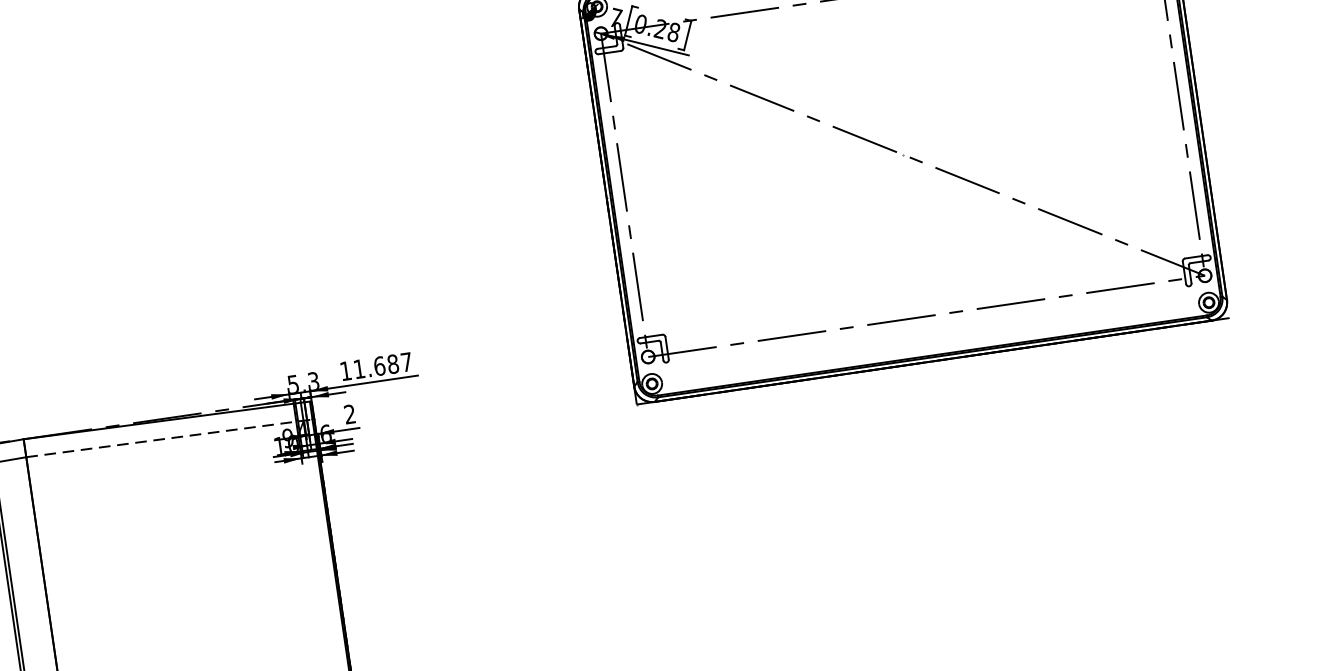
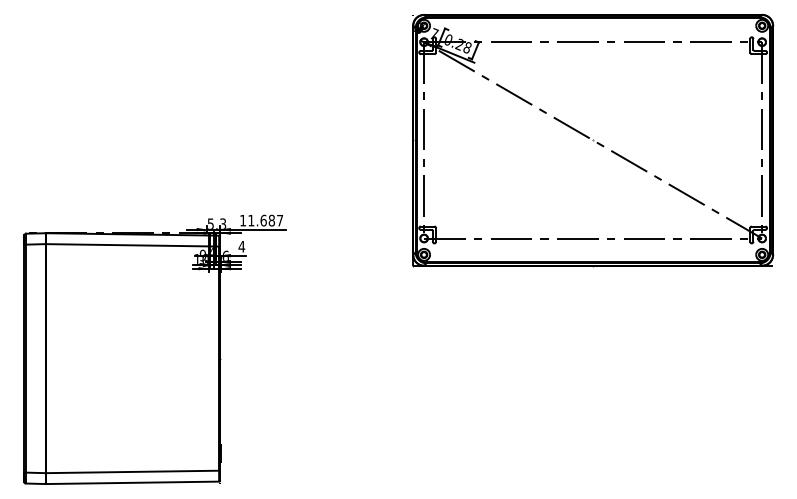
text: (349, 414) -> (241, 246), 2 -> 4
line: (169, 438) -> (132, 245), dashed -> solid

